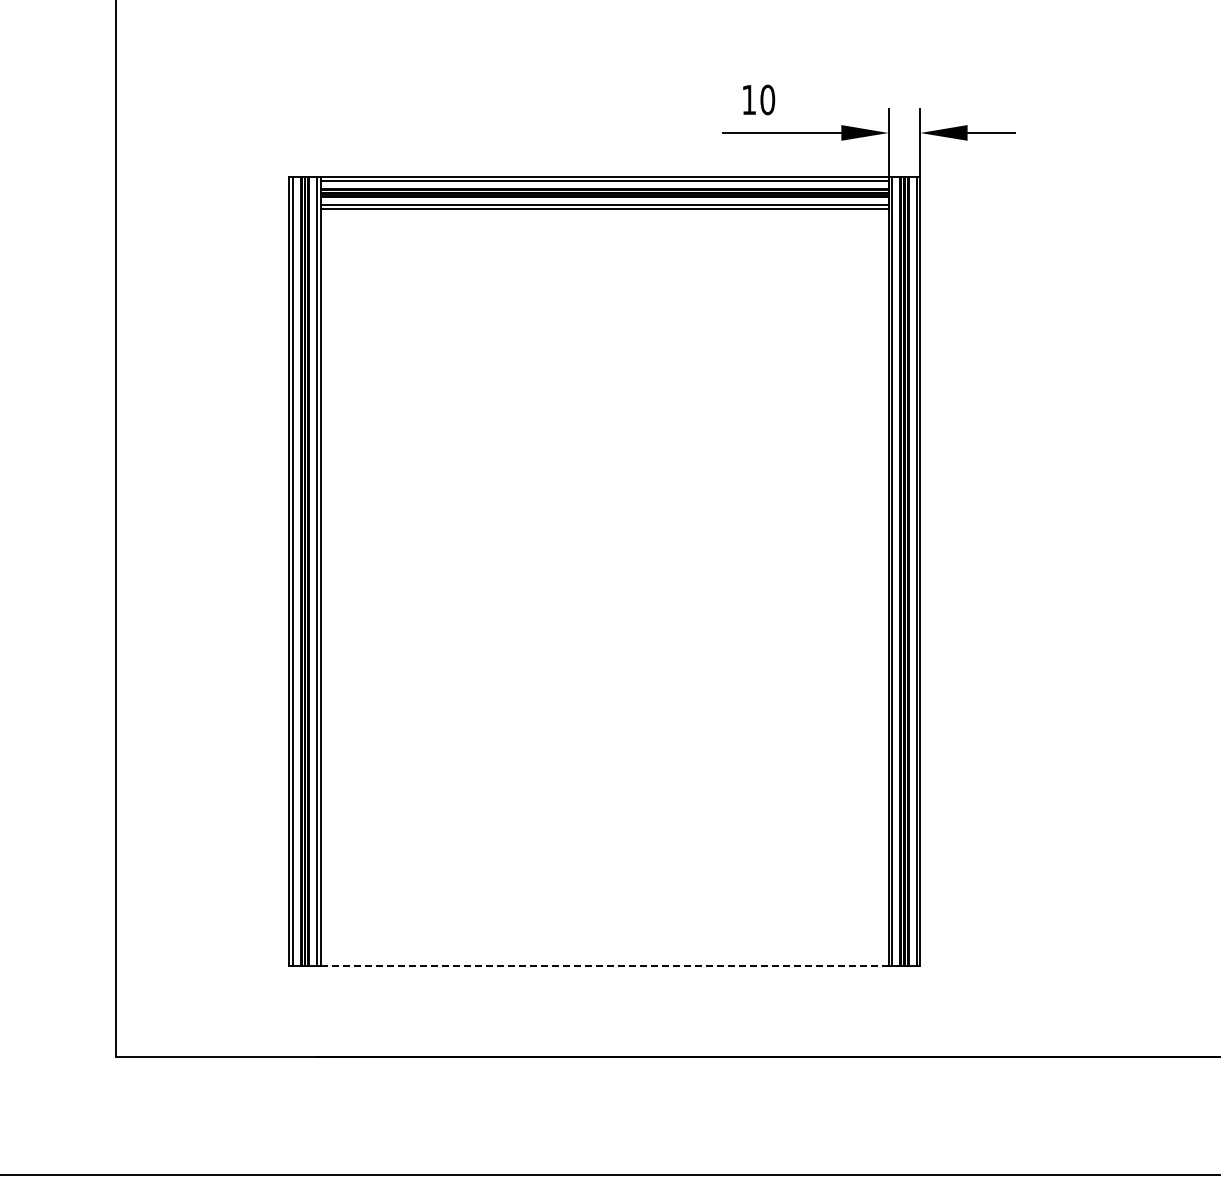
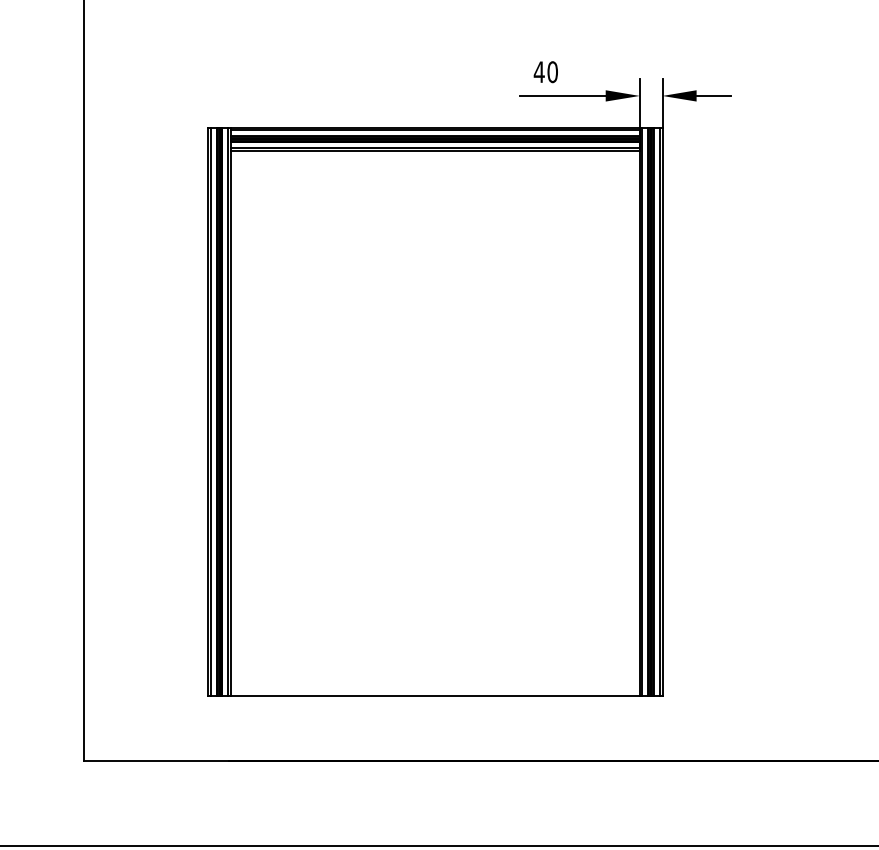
text: (748, 99) -> (538, 71), 10 -> 40
line: (604, 966) -> (435, 696), dashed -> solid

